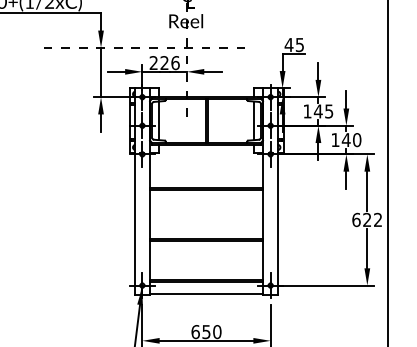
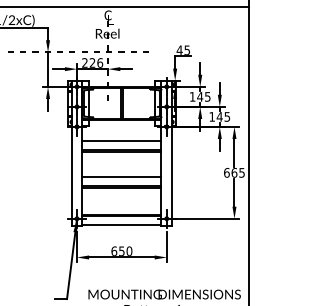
text: (357, 139) -> (227, 116), 140 -> 145
line: (205, 175) -> (121, 141), added
text: (371, 219) -> (237, 172), 622 -> 665
line: (205, 226) -> (121, 177), added

